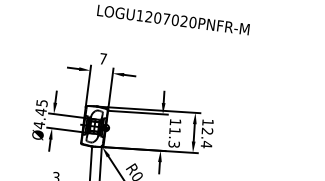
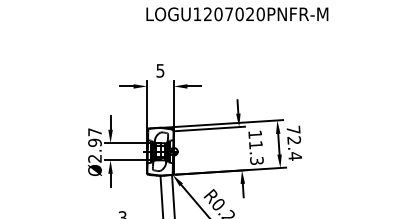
text: (103, 58) -> (160, 70), 7 -> 5
text: (40, 114) -> (94, 145), Ø4.45 -> Ø2.97
text: (207, 122) -> (293, 129), 12.4 -> 72.4

